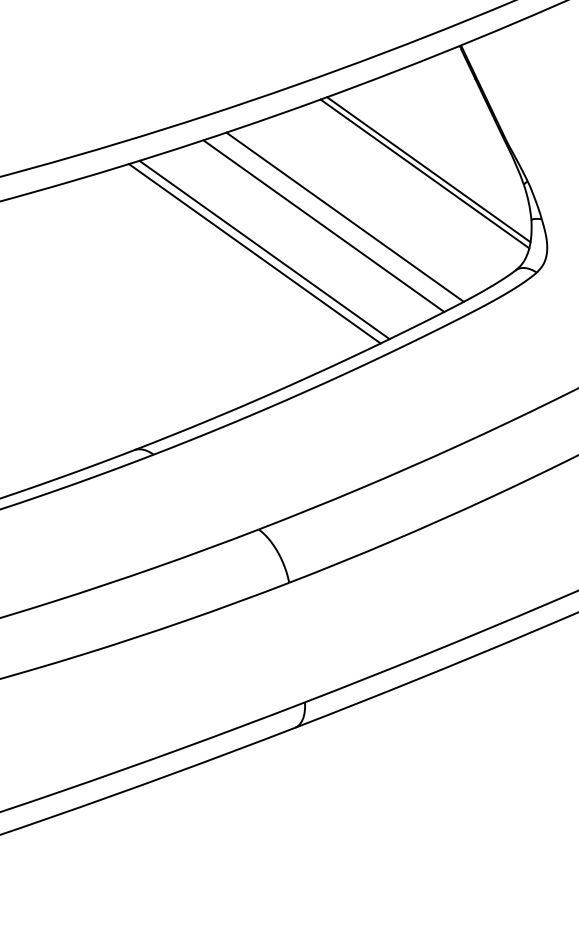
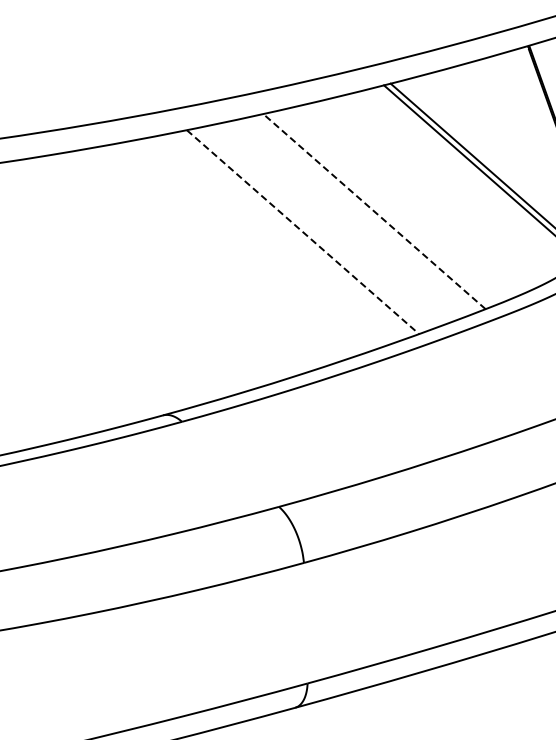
line: (344, 216) -> (395, 204), removed
line: (323, 226) -> (374, 211), solid -> dashed
line: (264, 249) -> (313, 228), removed
line: (254, 253) -> (302, 231), solid -> dashed

